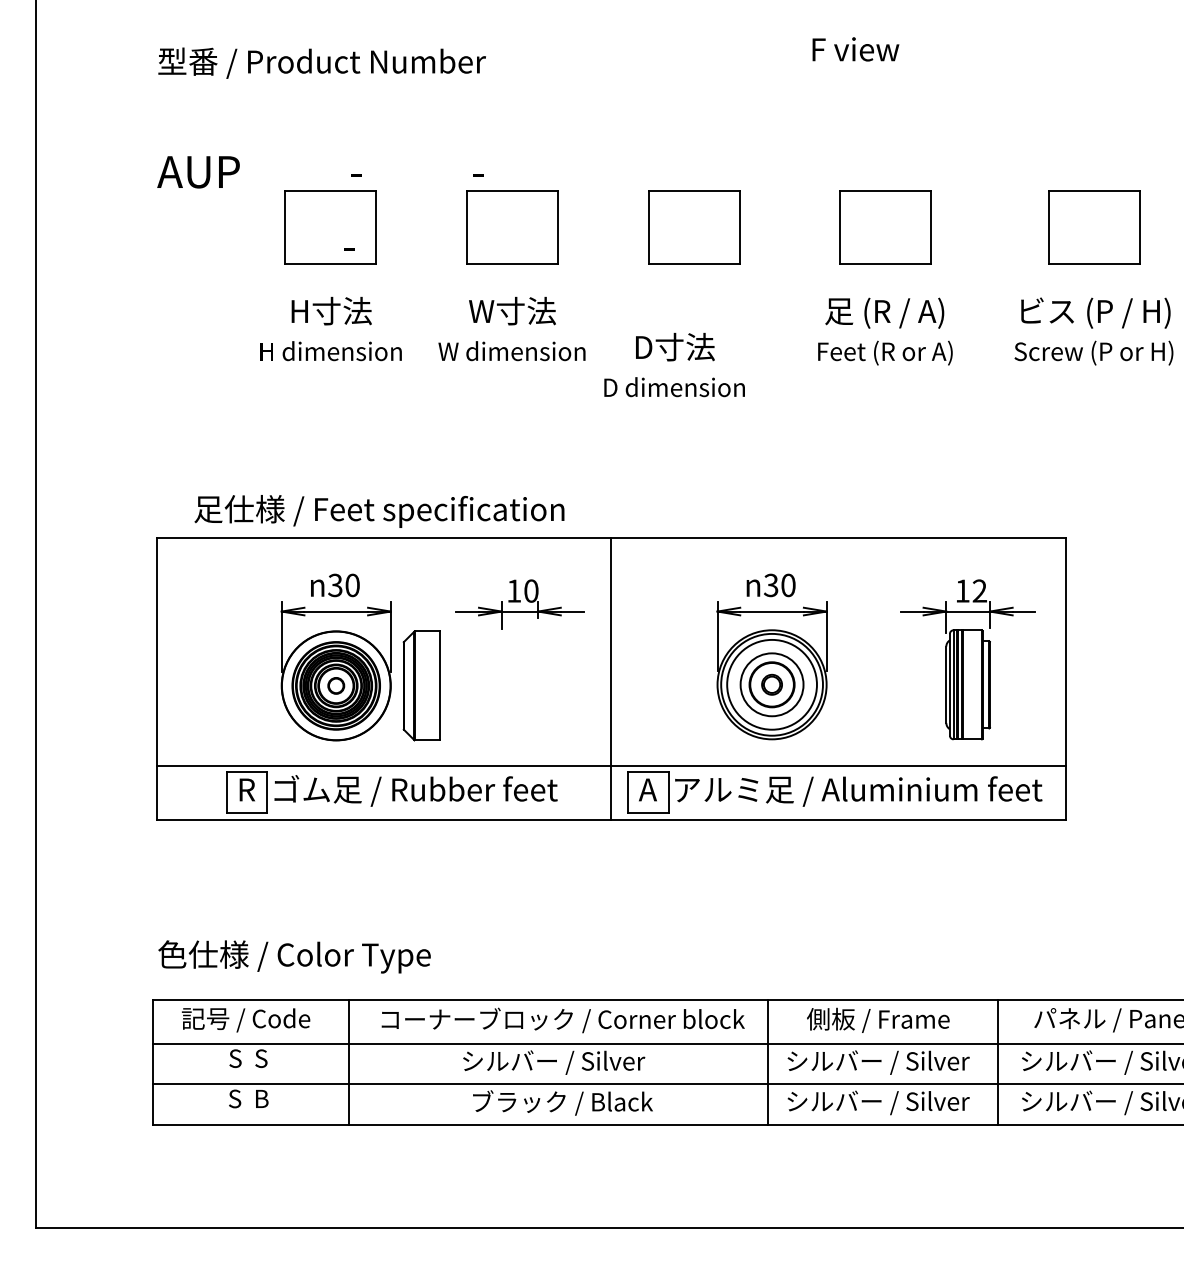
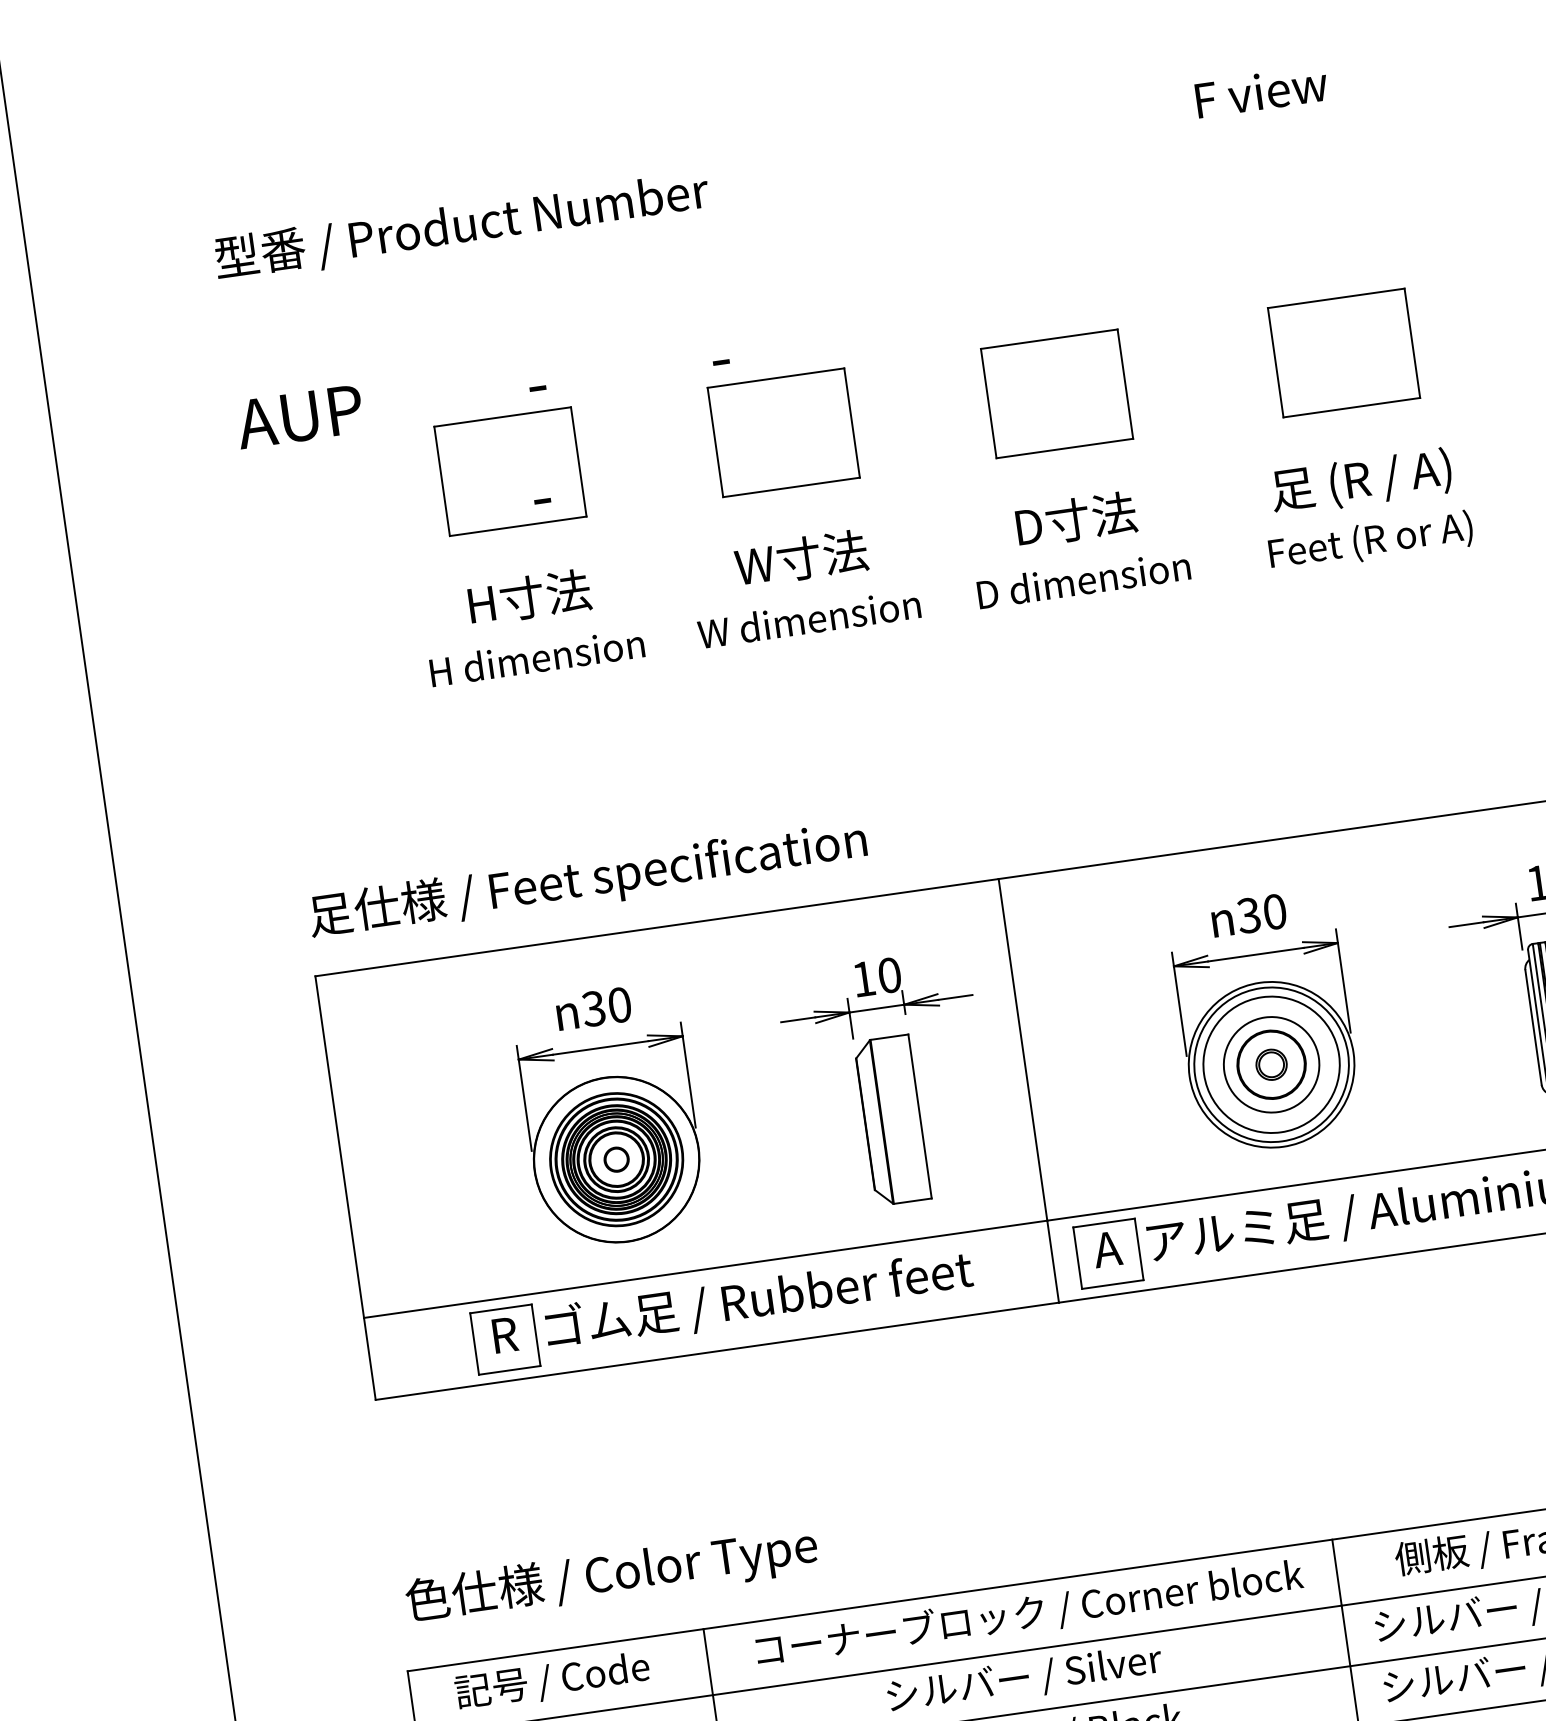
text: (674, 364) -> (1078, 545), moved
text: (379, 511) -> (588, 880), moved
part: (421, 685) -> (892, 1119), moved

